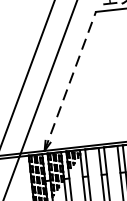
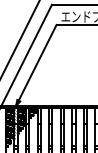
line: (70, 81) -> (36, 65), dashed -> solid

